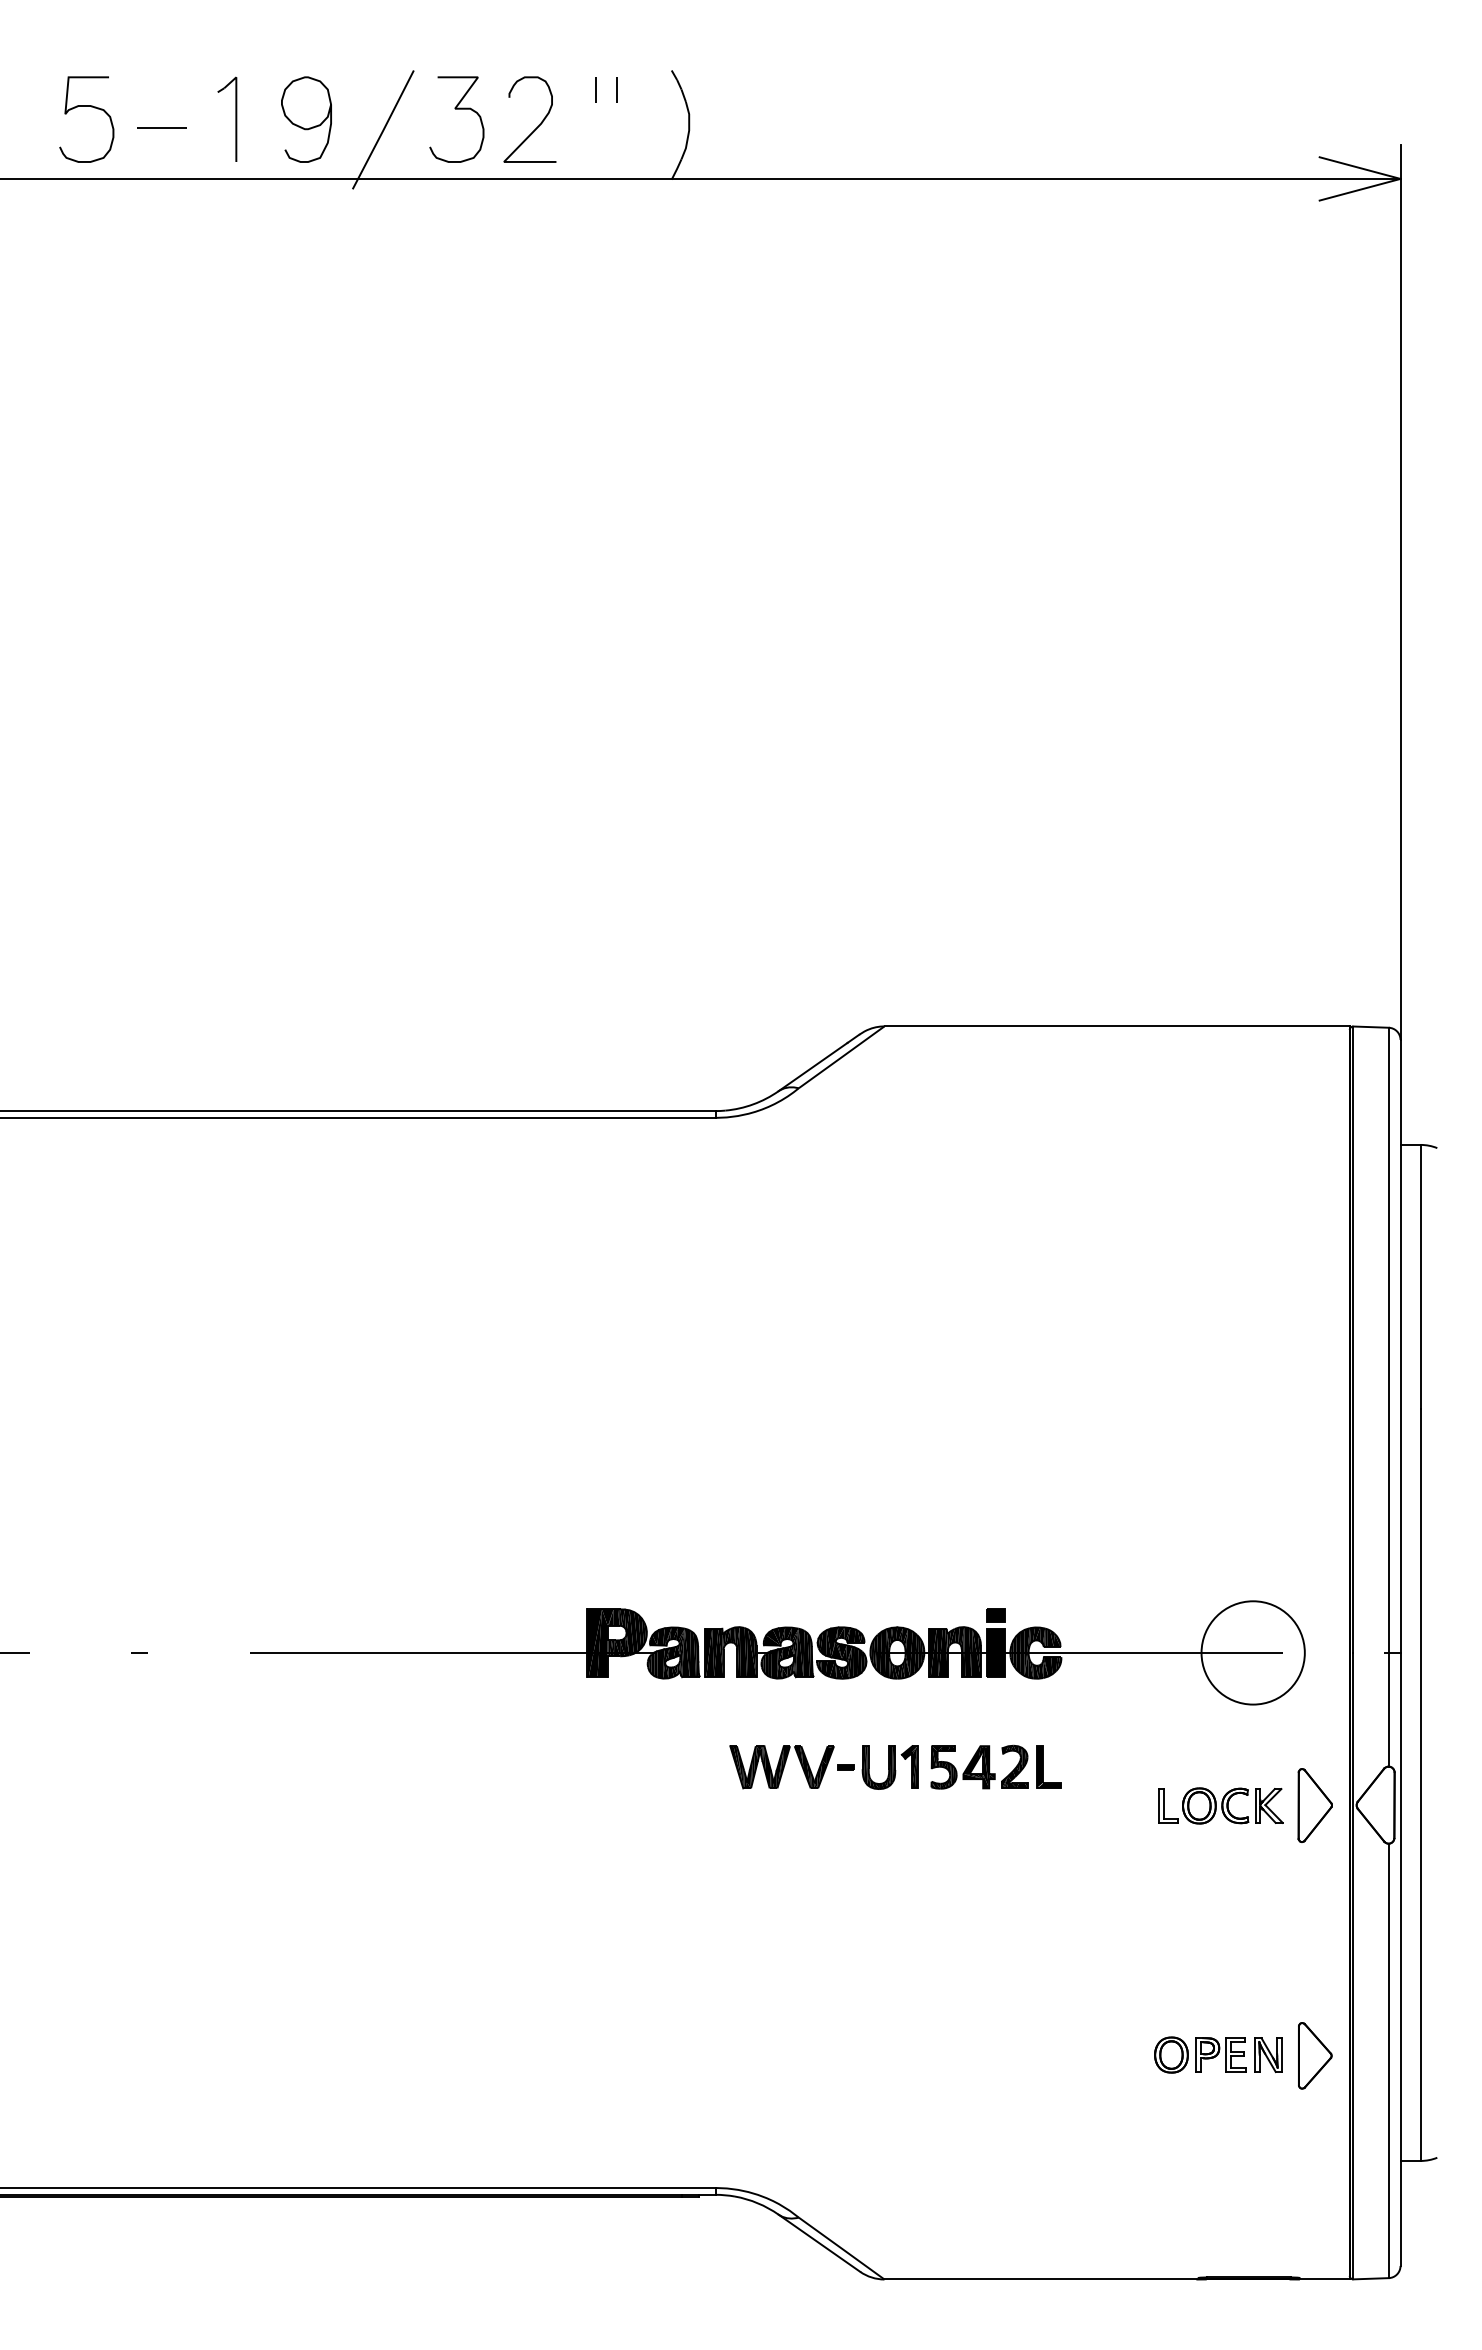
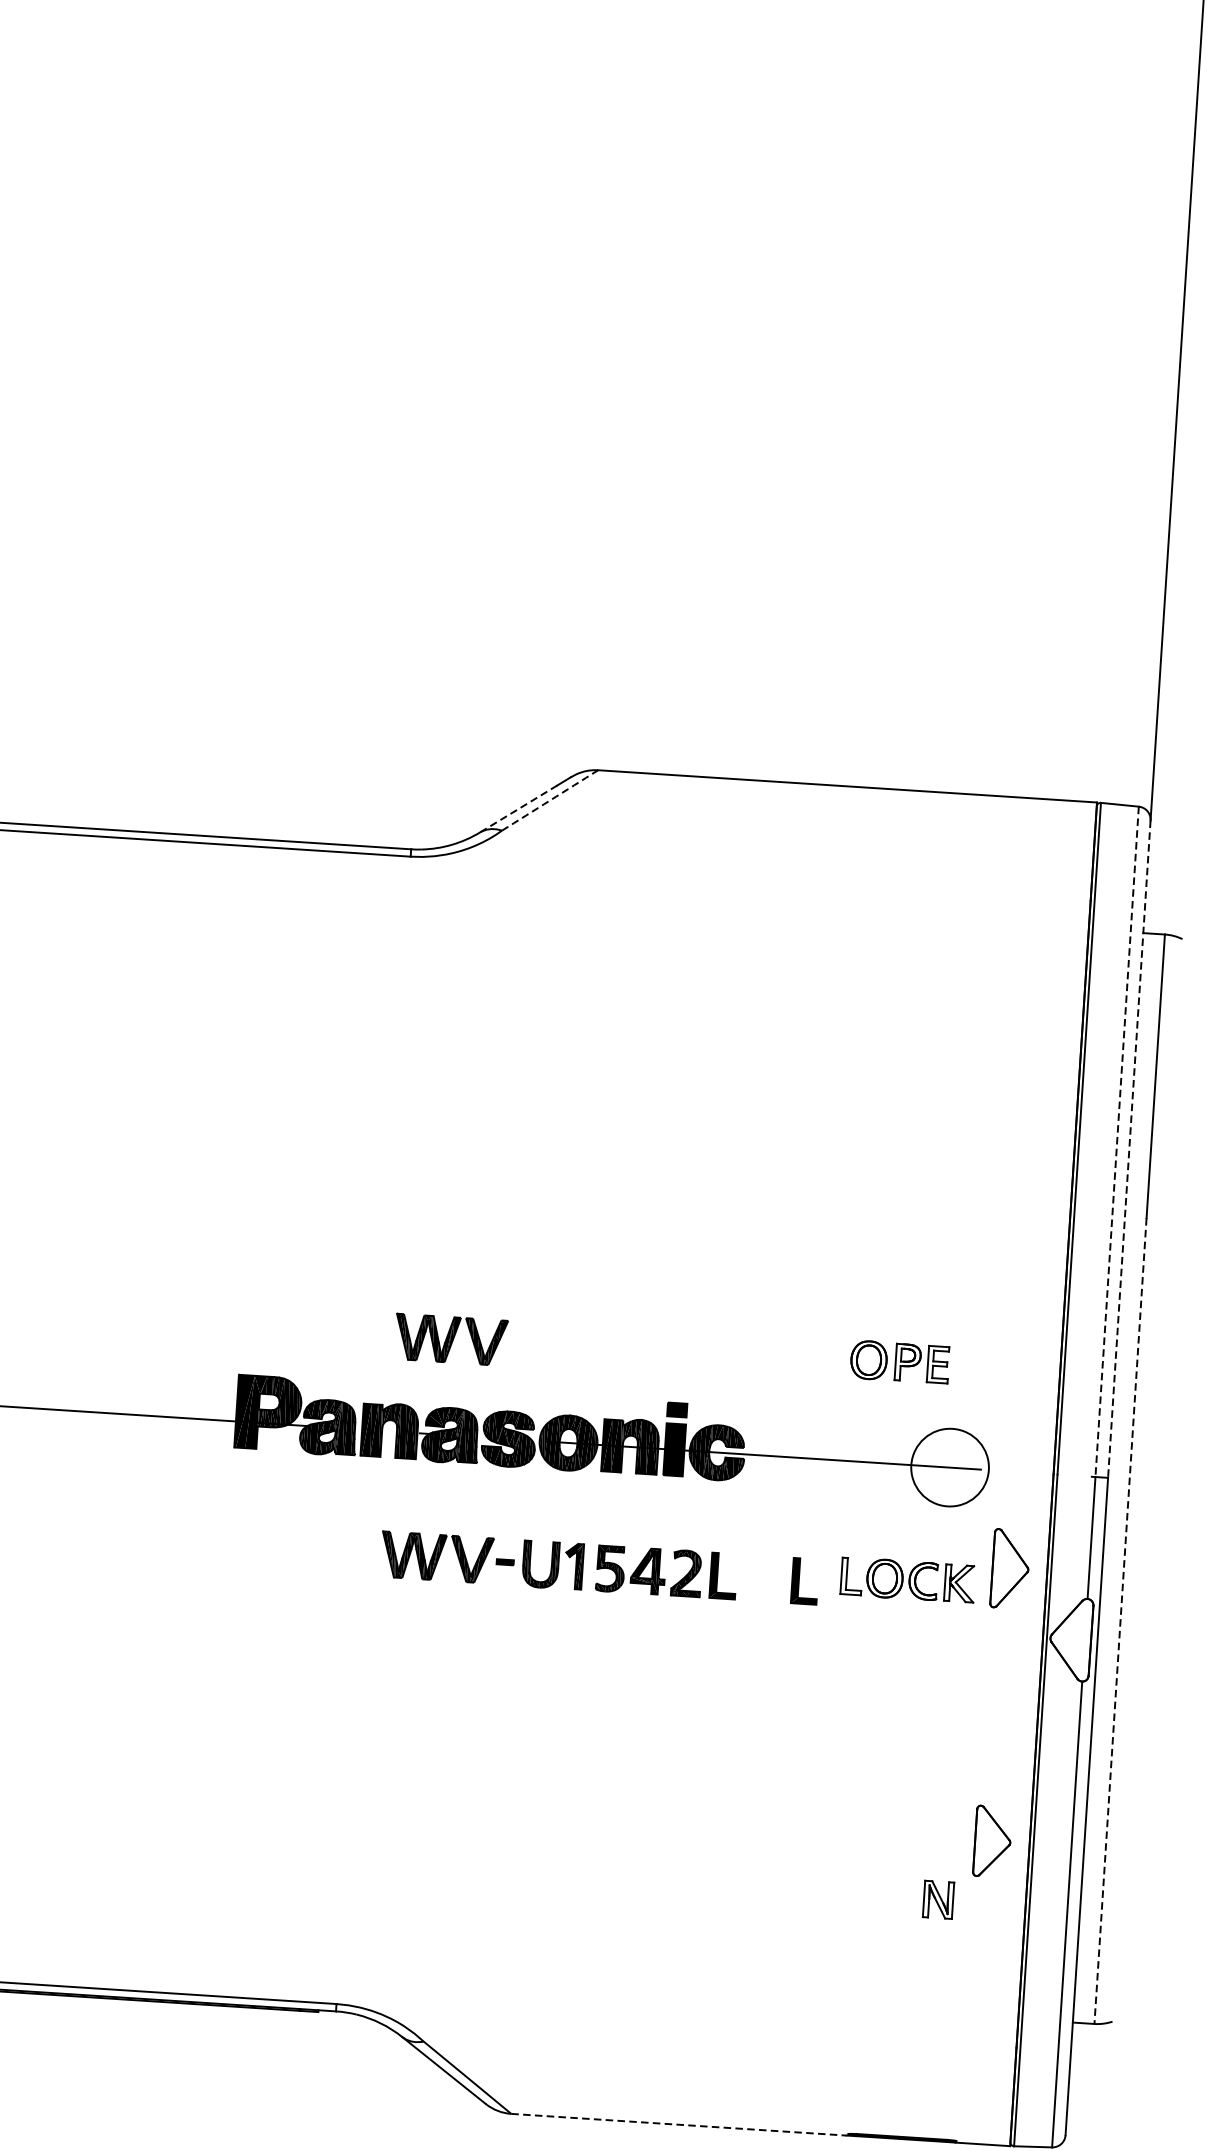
arc: (841, 1057) -> (549, 800), solid -> dashed
line: (813, 1066) -> (519, 808), solid -> dashed
line: (1388, 1340) -> (1116, 1141), solid -> dashed
line: (1400, 1346) -> (1129, 1149), solid -> dashed
part: (781, 1564) -> (450, 1340), added
circle: (1252, 1652) -> (949, 1467), size x0.7
part: (1124, 1766) -> (804, 1580), added
line: (1420, 1785) -> (1120, 1621), solid -> dashed
part: (1220, 1805) -> (907, 1579), moved
part: (1314, 1805) -> (1009, 1568), moved
part: (1200, 2054) -> (900, 1361), moved
part: (1315, 2055) -> (993, 1841), moved
line: (1041, 2279) -> (679, 2124), solid -> dashed

